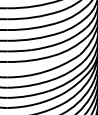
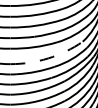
arc: (45, 71) -> (48, 58), solid -> dashed

